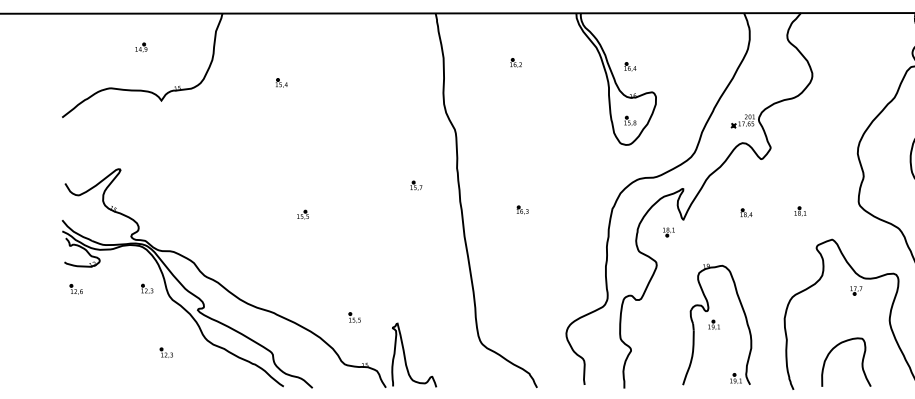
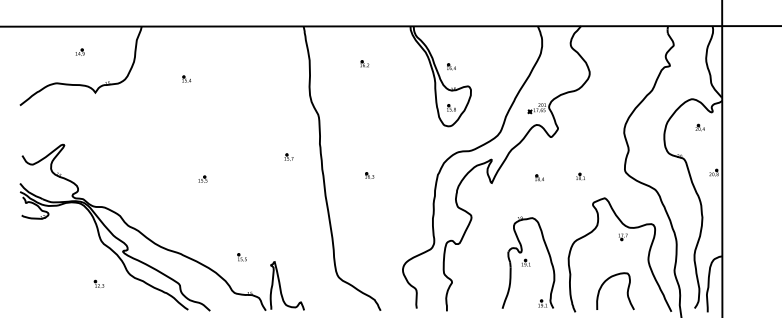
part: (668, 232) -> (480, 192), removed
part: (75, 288) -> (30, 235), removed
part: (147, 288) -> (84, 235), removed
part: (717, 324) -> (528, 262), moved

